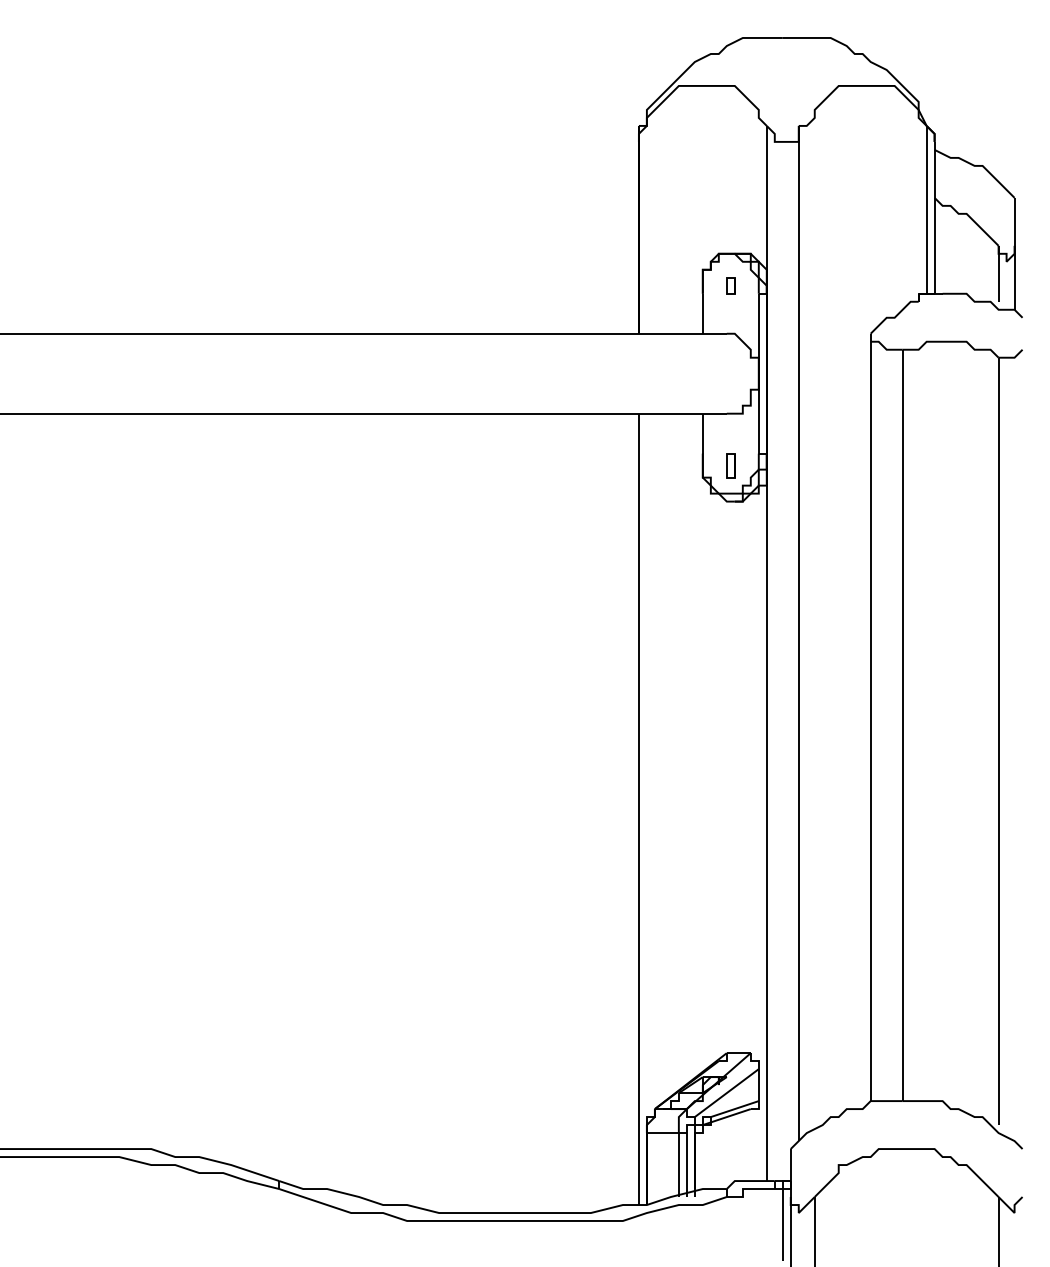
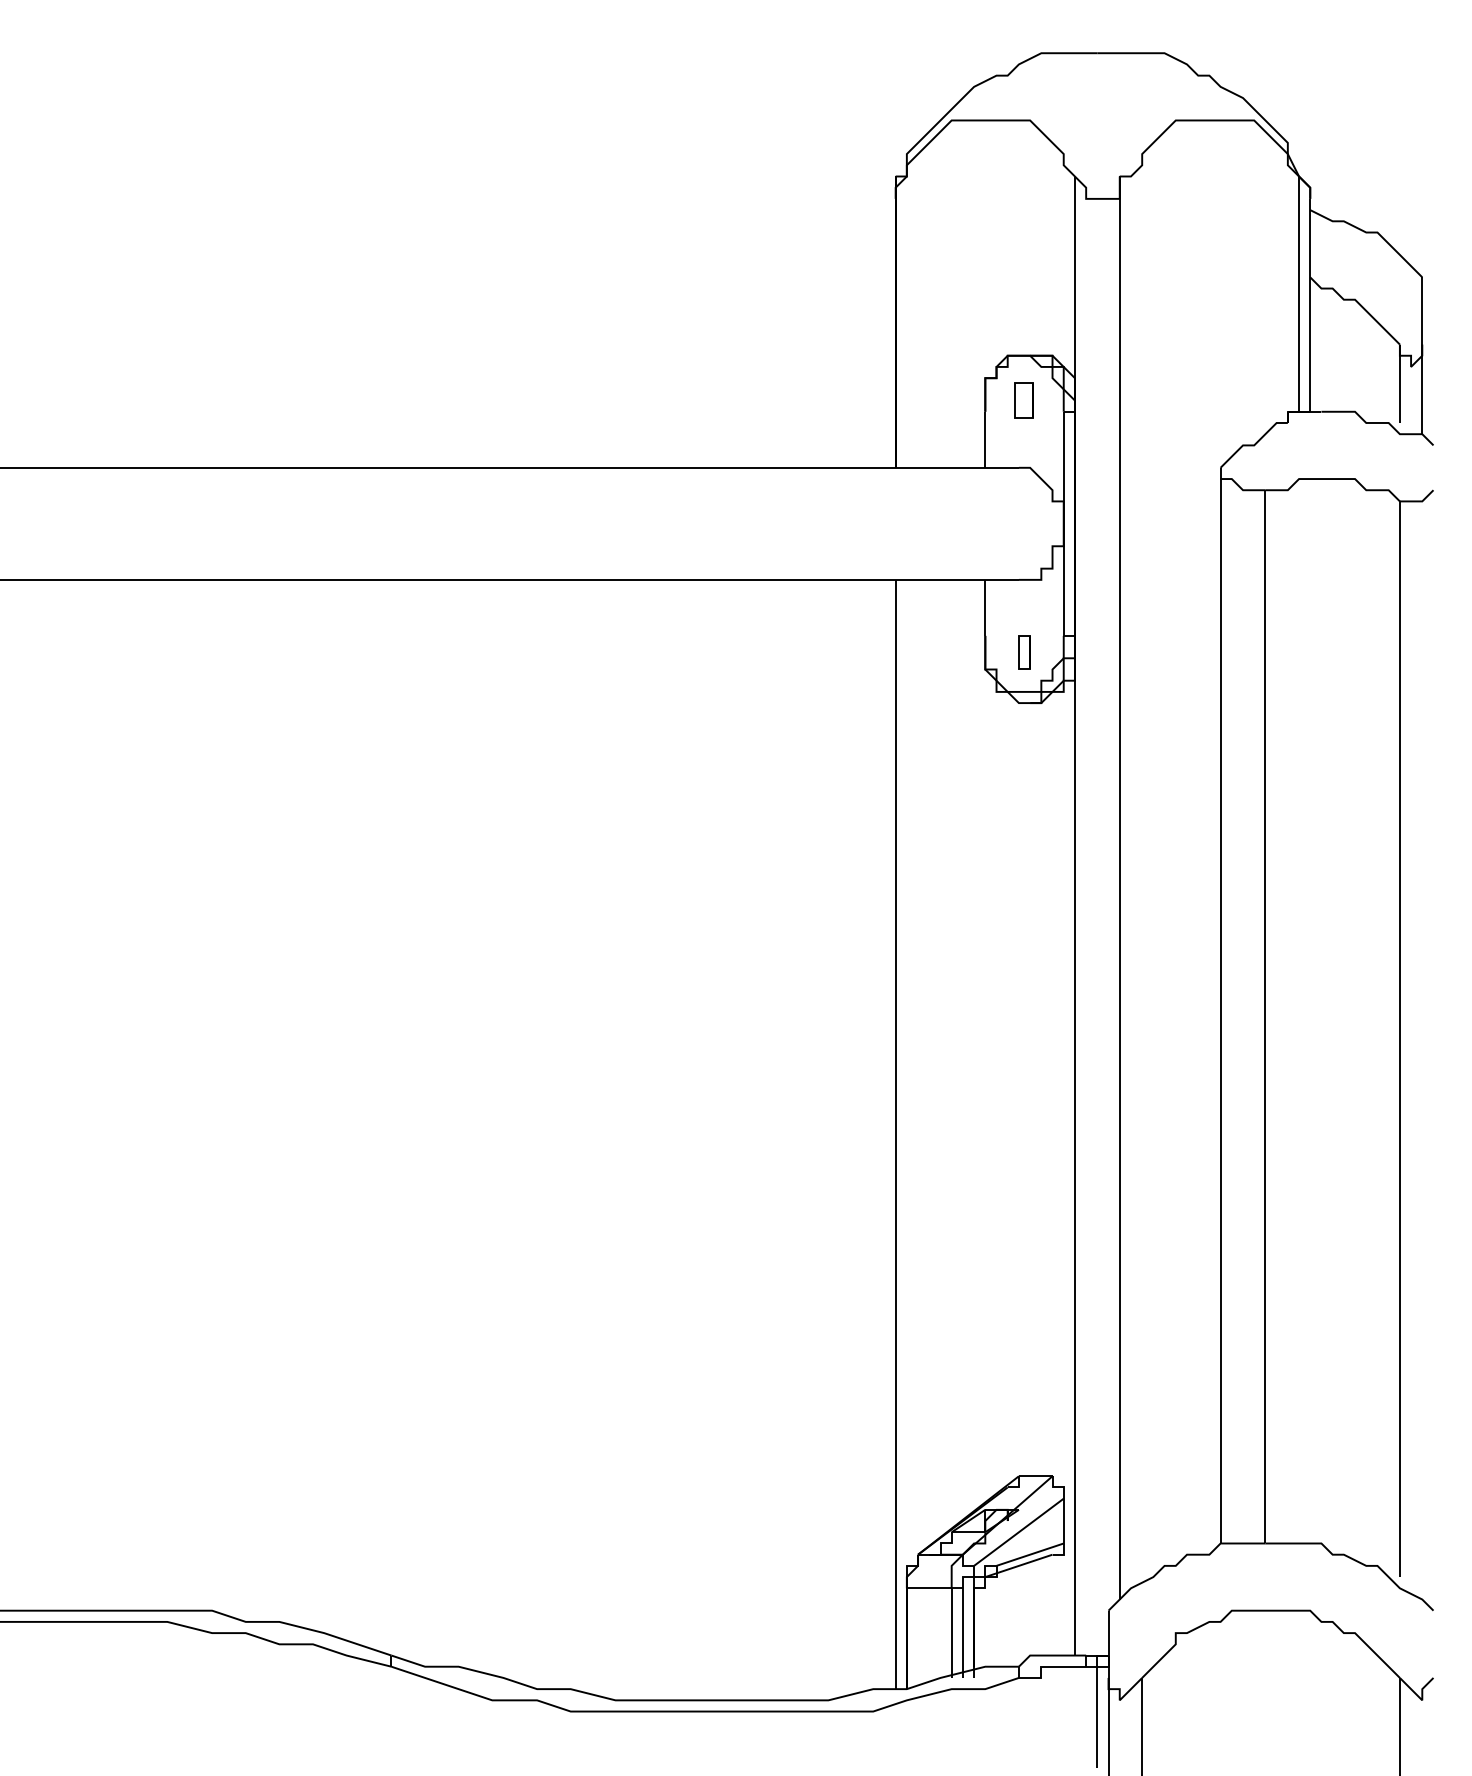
part: (730, 285) -> (1024, 400), size x1.6

